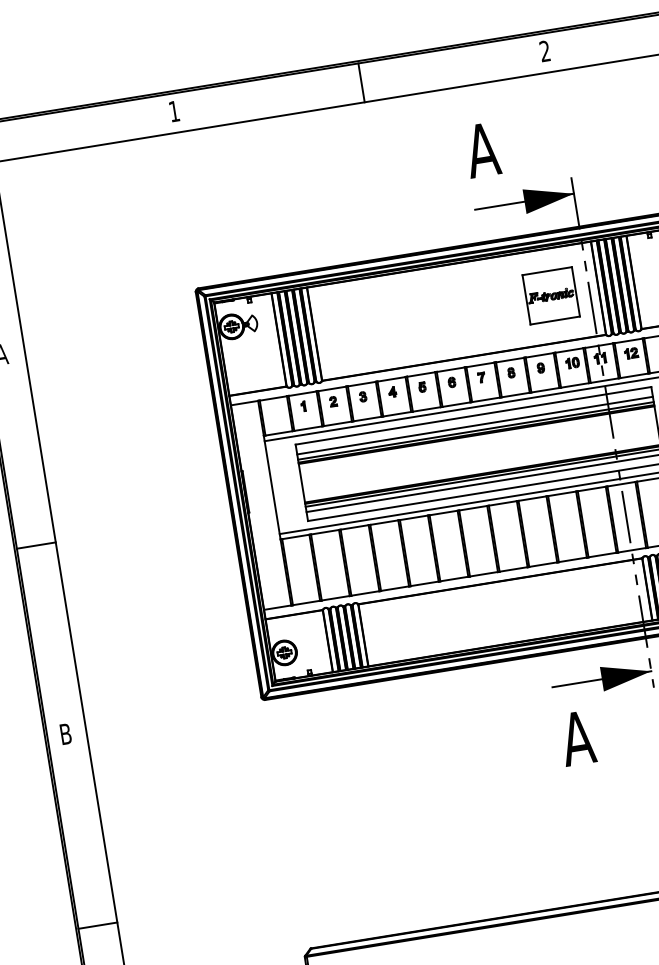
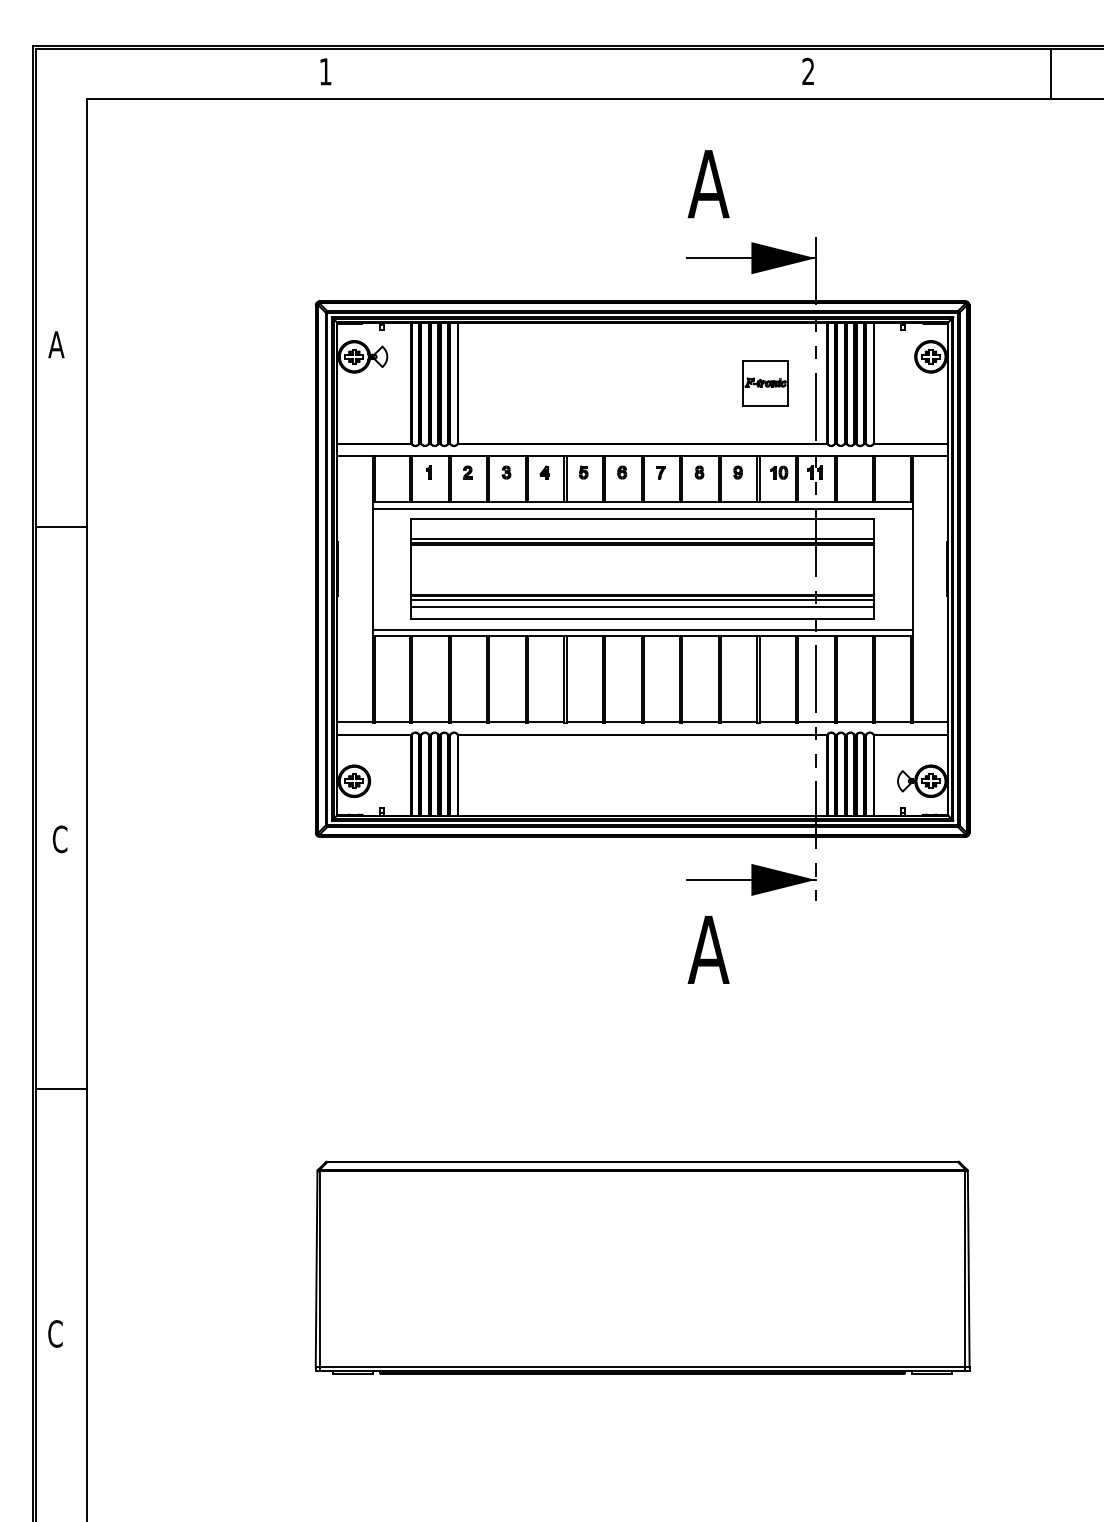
line: (361, 82) -> (569, 73), removed
part: (550, 295) -> (765, 382), size x0.7
part: (631, 353) -> (855, 472), removed
line: (475, 425) -> (642, 532), removed
line: (36, 545) -> (61, 527), moved
text: (65, 734) -> (59, 839), B -> C

